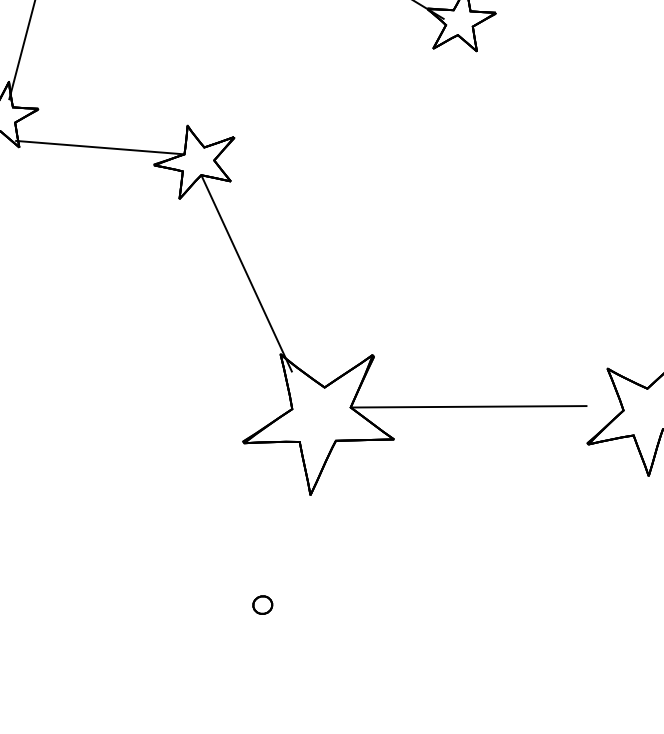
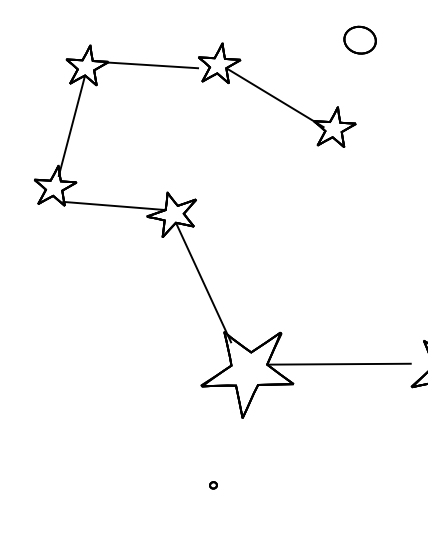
part: (262, 605) -> (213, 485), size x0.6

